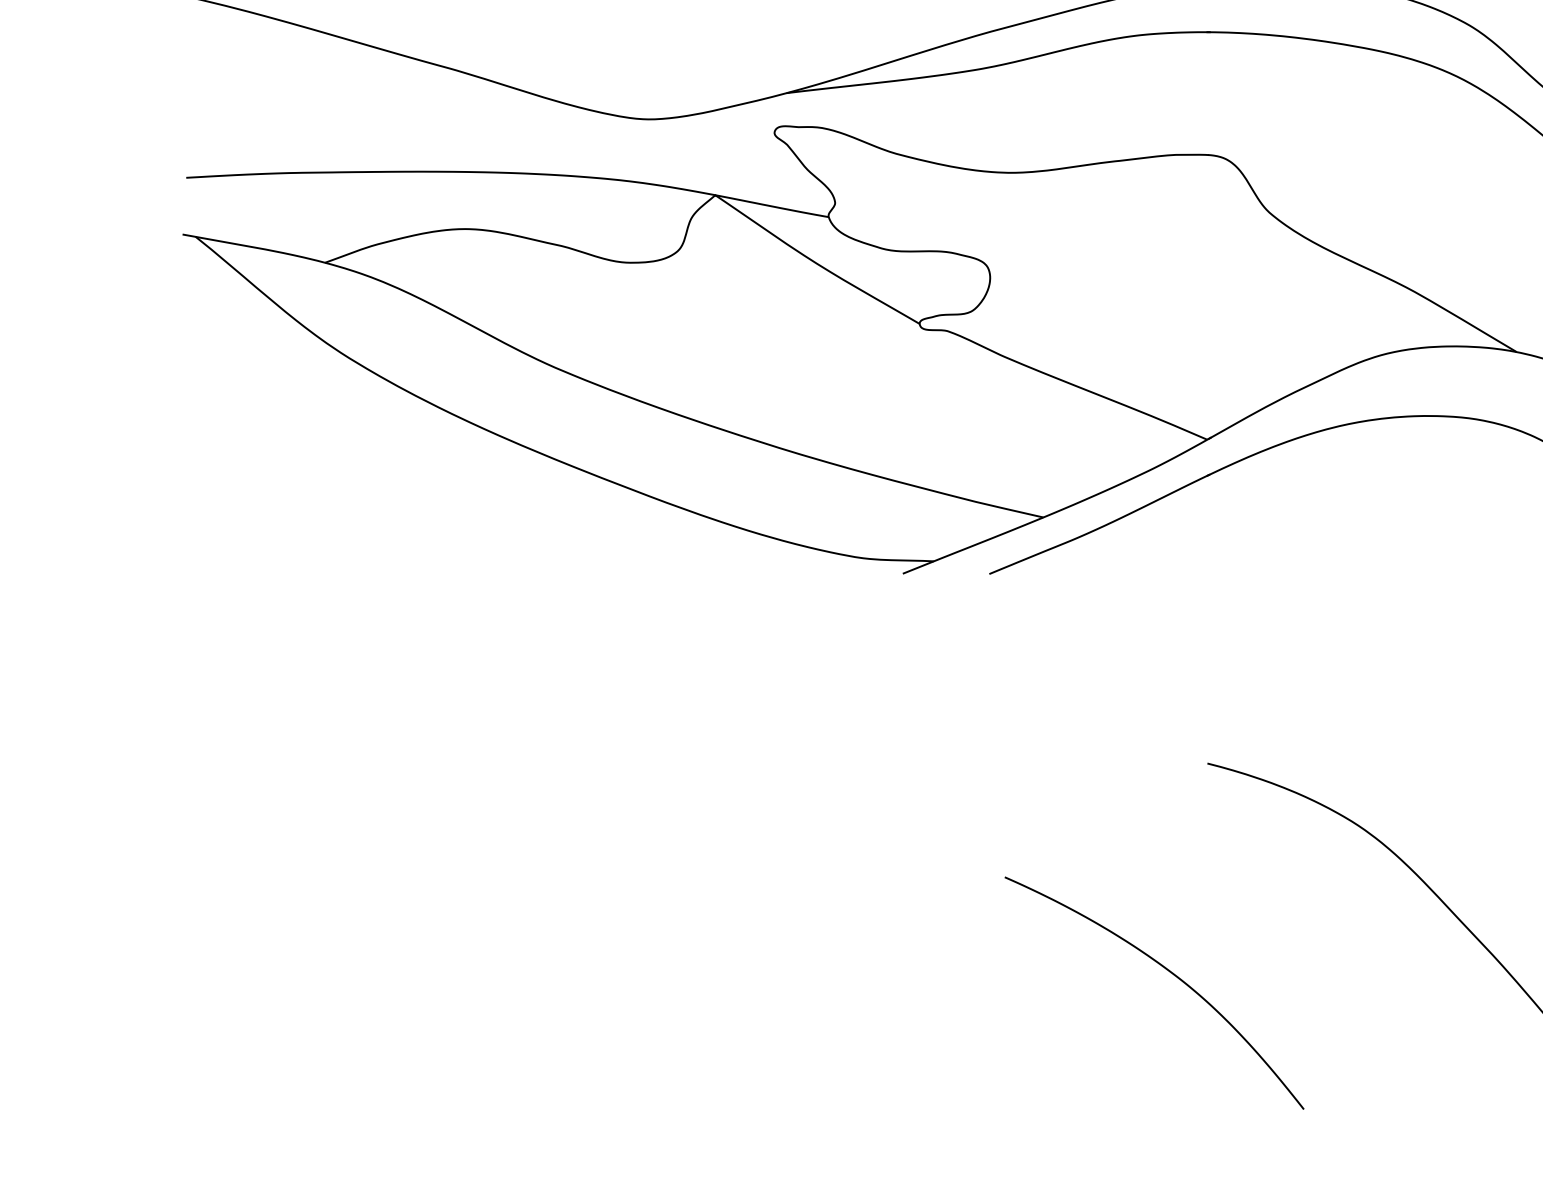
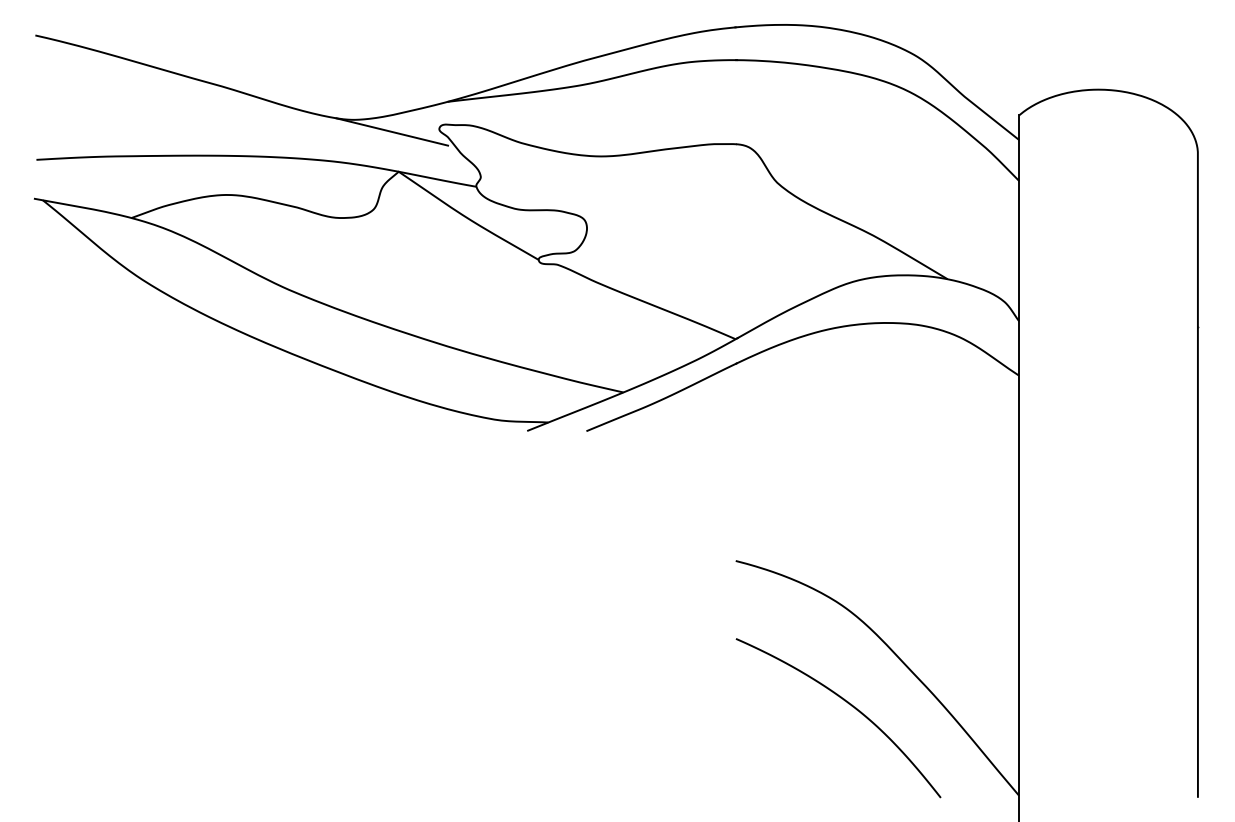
line: (706, 136) -> (392, 131), added
curve: (1169, 973) -> (848, 704), moved

